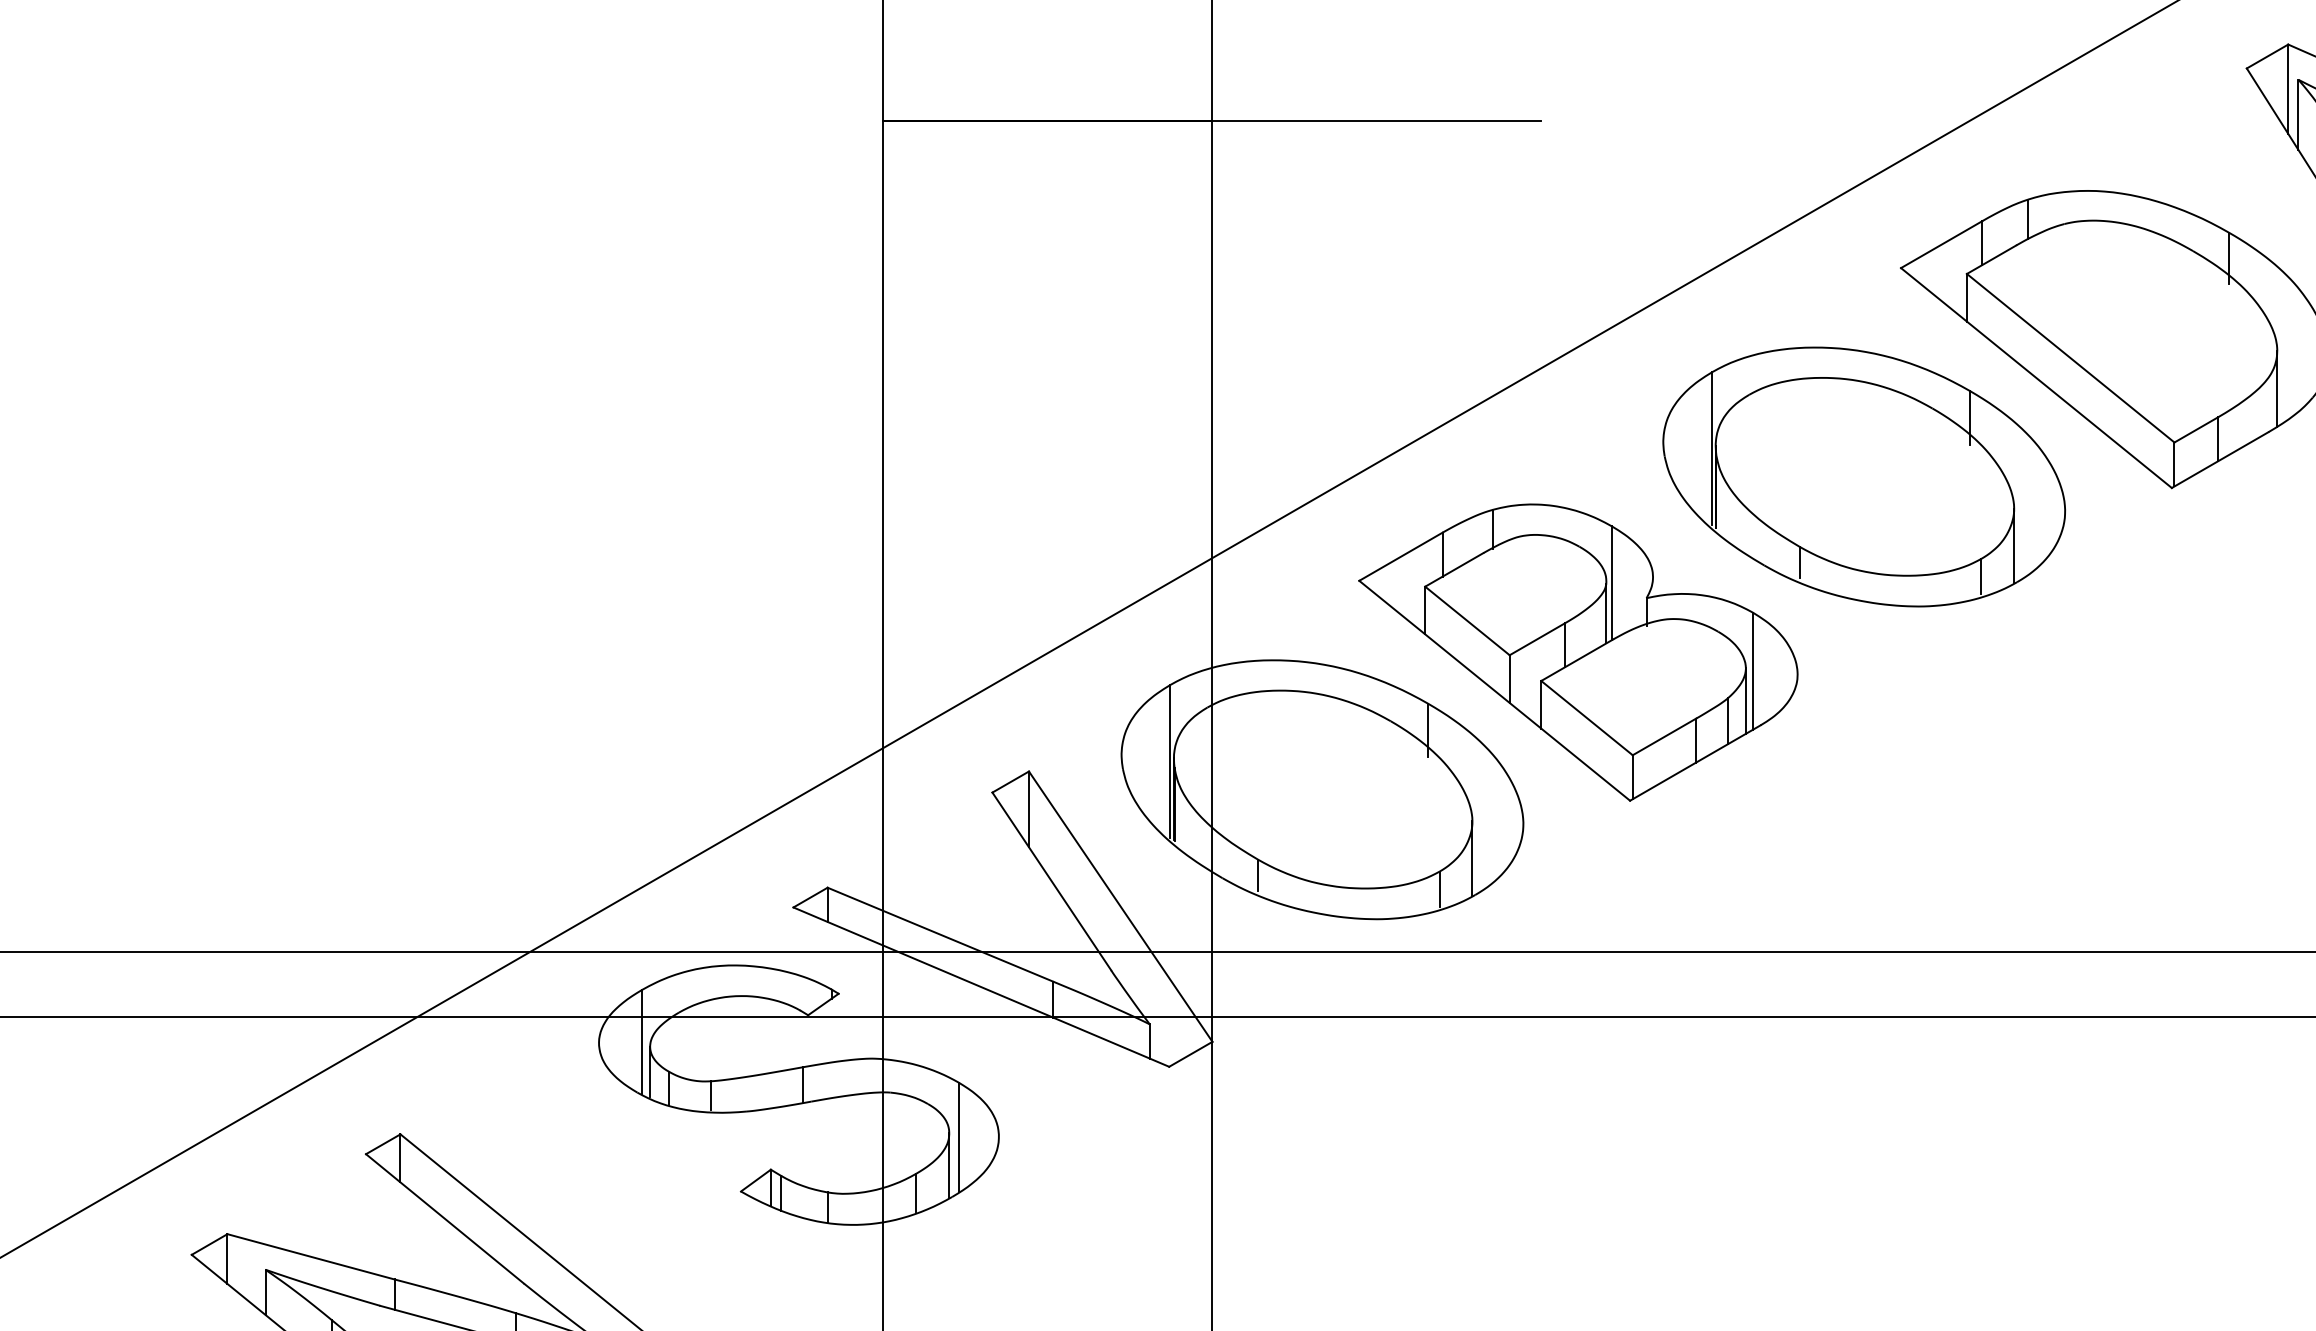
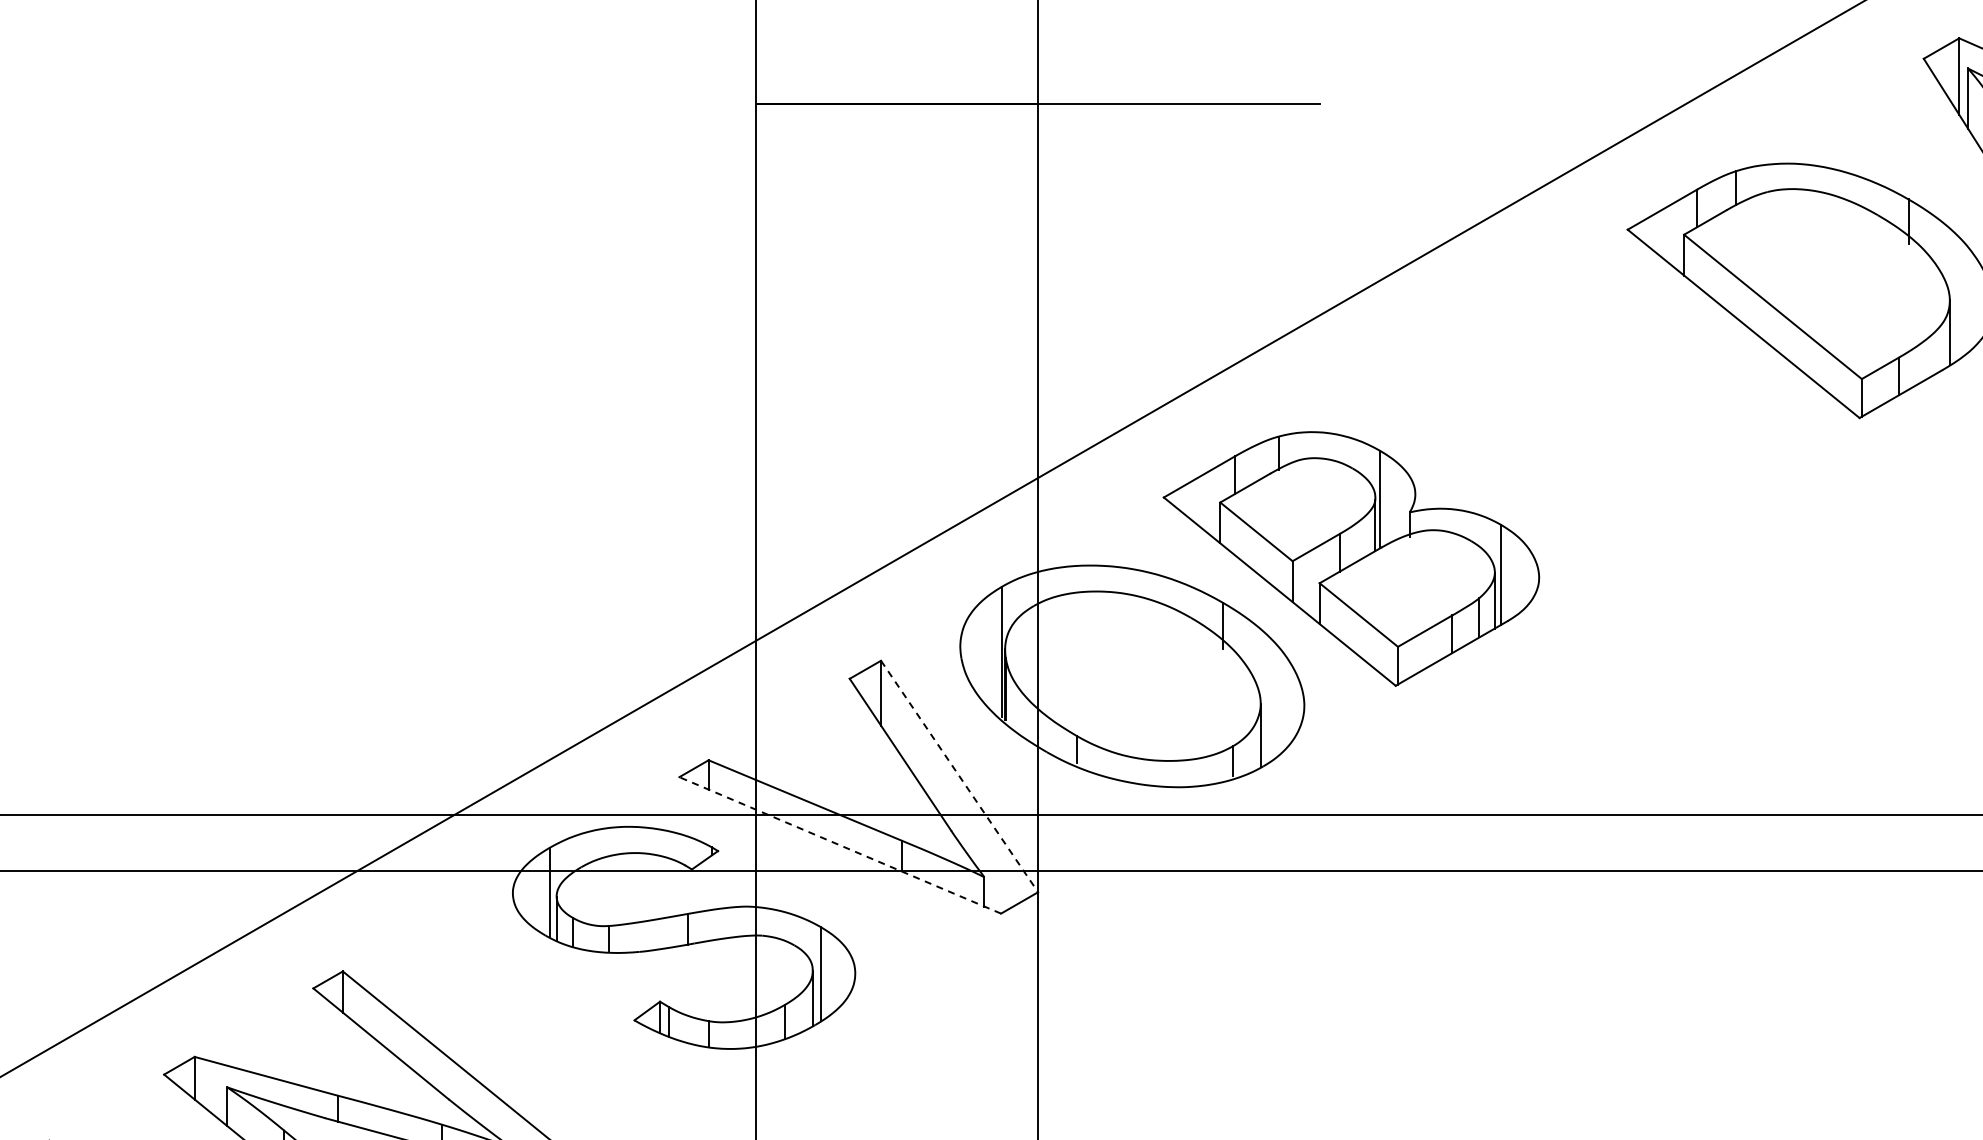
part: (1864, 476) -> (1596, 408), removed
line: (1120, 906) -> (959, 776), solid -> dashed
line: (981, 987) -> (840, 845), solid -> dashed

